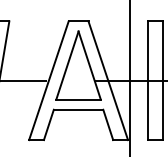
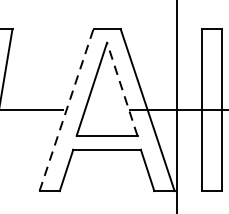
line: (89, 65) -> (122, 89), solid -> dashed
line: (48, 80) -> (66, 109), solid -> dashed

